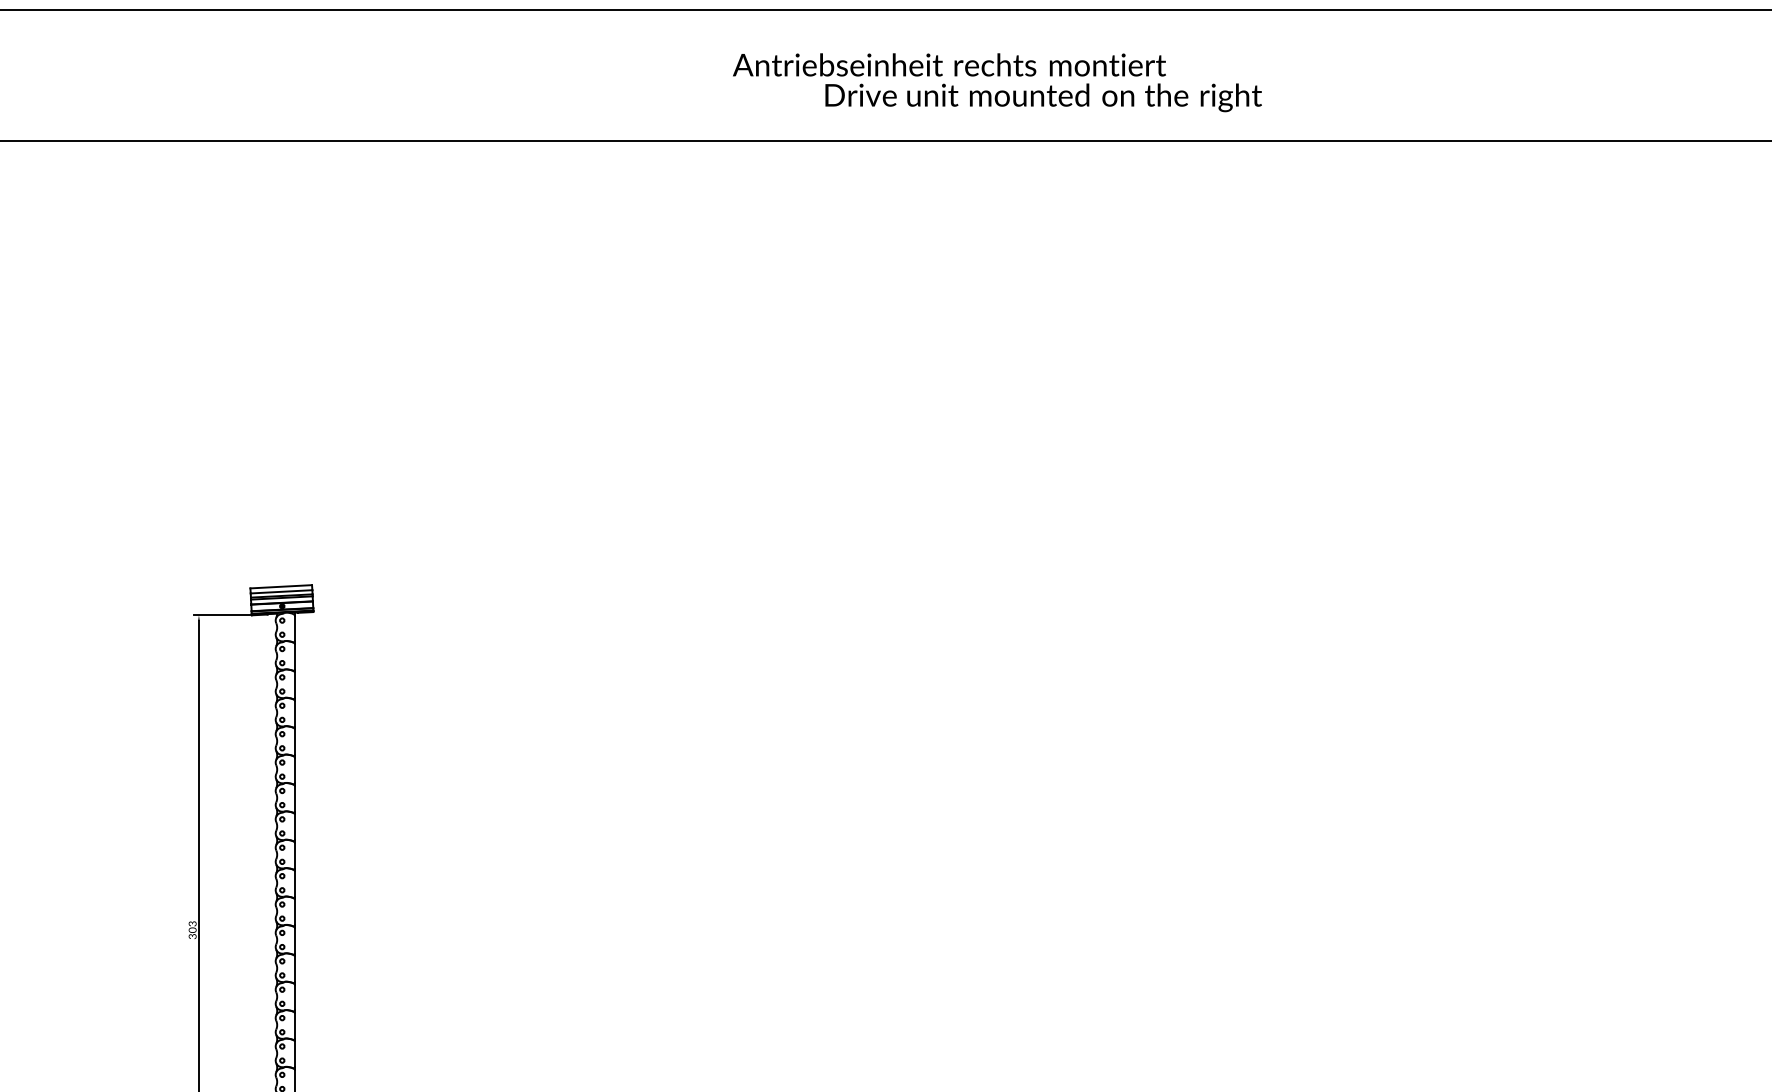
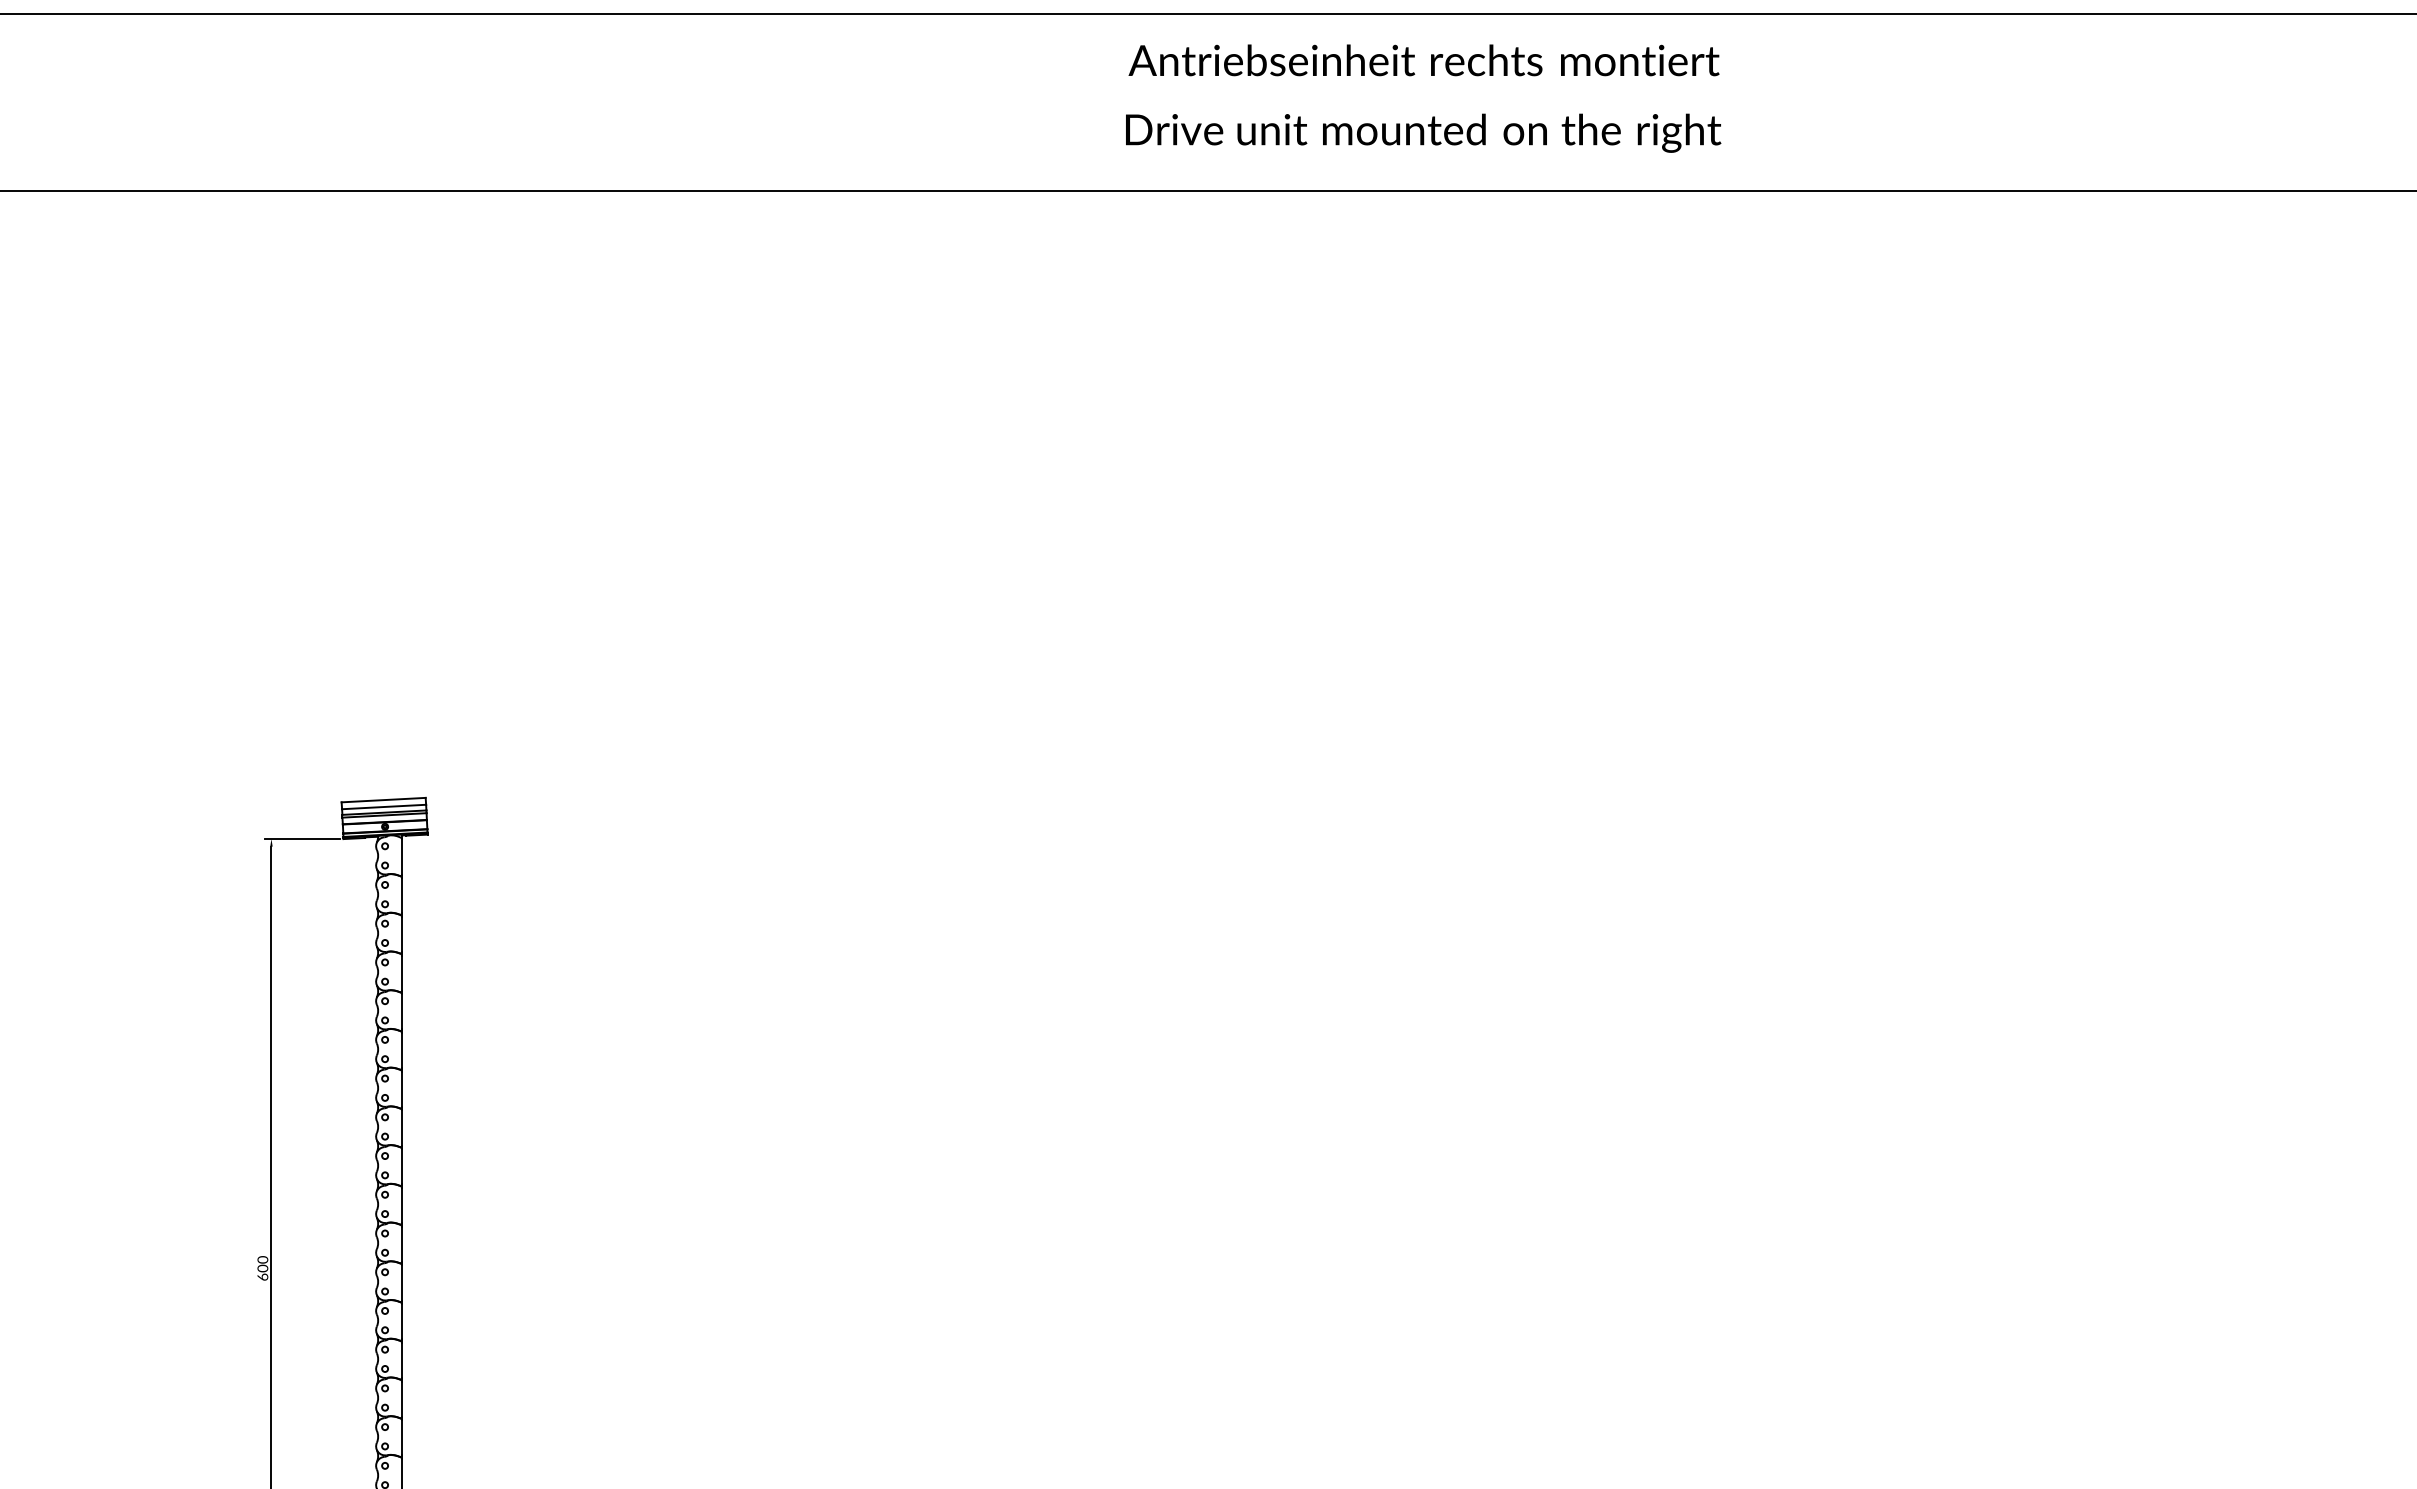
text: (949, 65) -> (1423, 60), moved
text: (192, 930) -> (262, 1268), 303 -> 600

